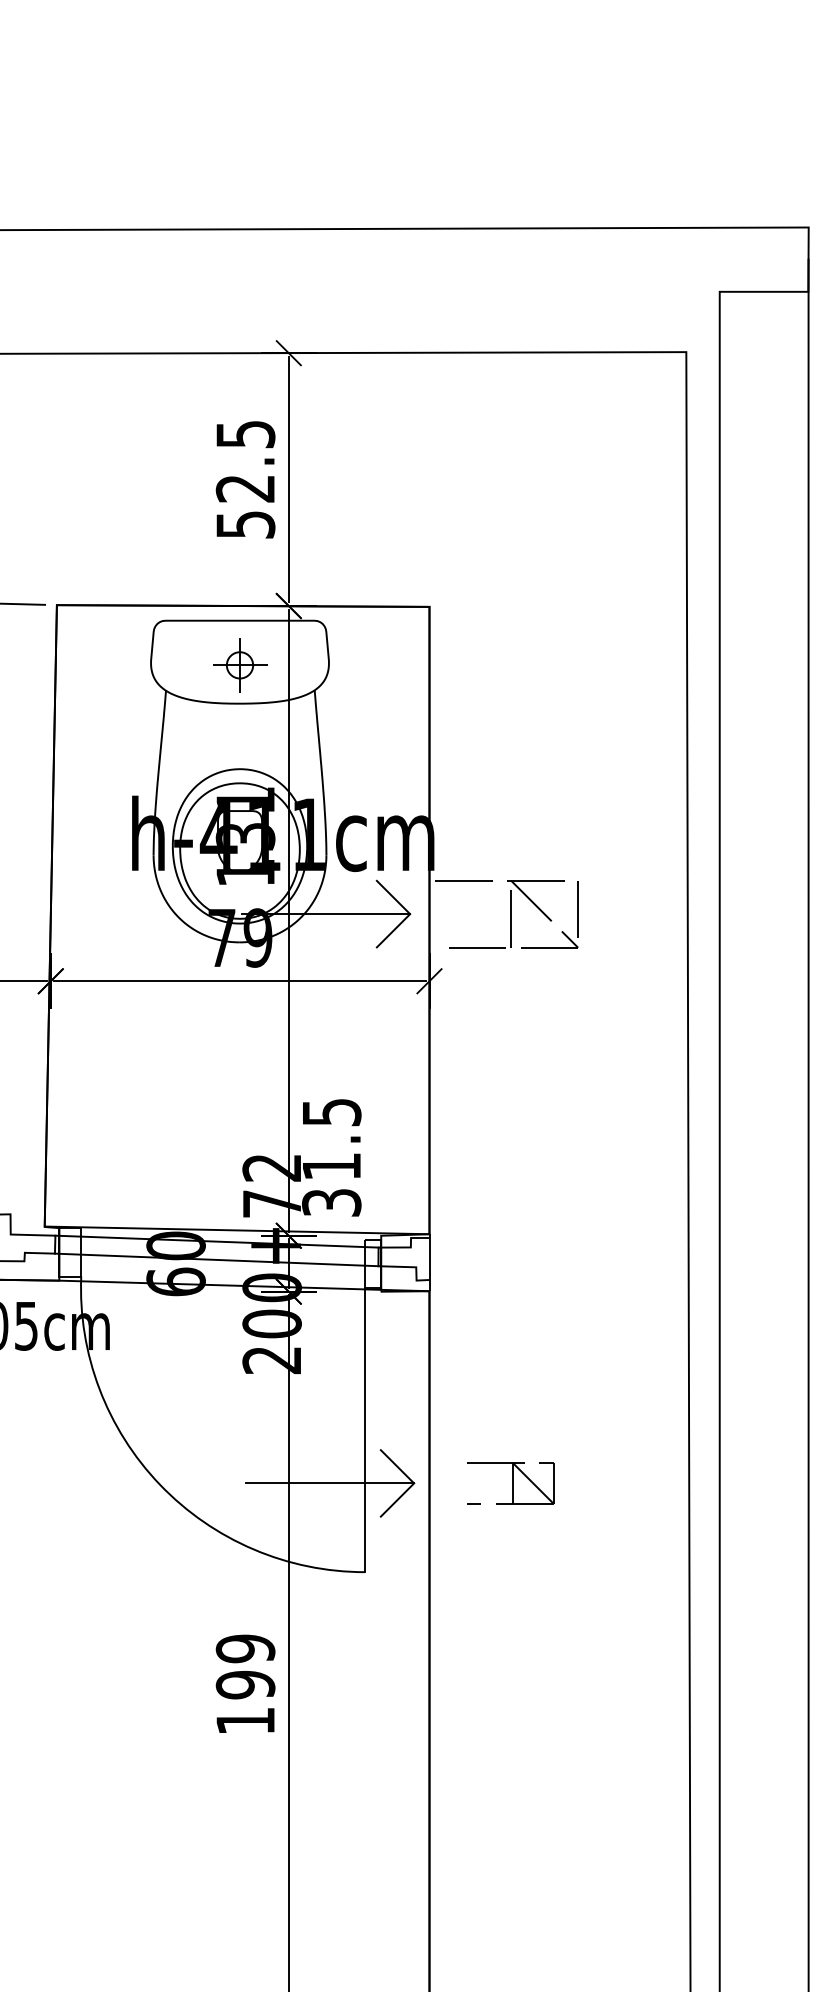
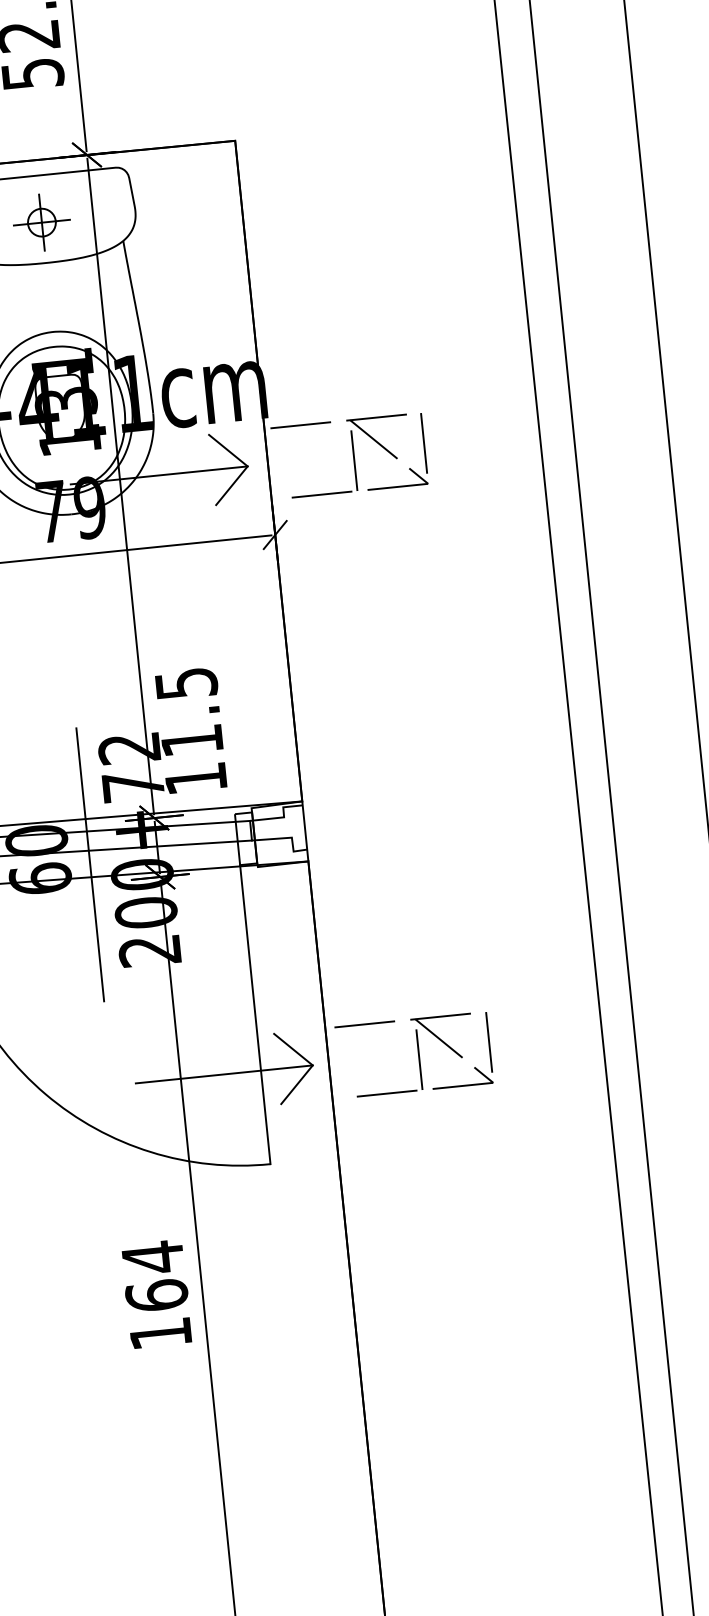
text: (331, 1202) -> (195, 778), 31.5 -> 11.5
line: (224, 1273) -> (90, 864), added
part: (510, 1483) -> (414, 1055), size x1.67
text: (245, 1666) -> (154, 1276), 199 -> 164

